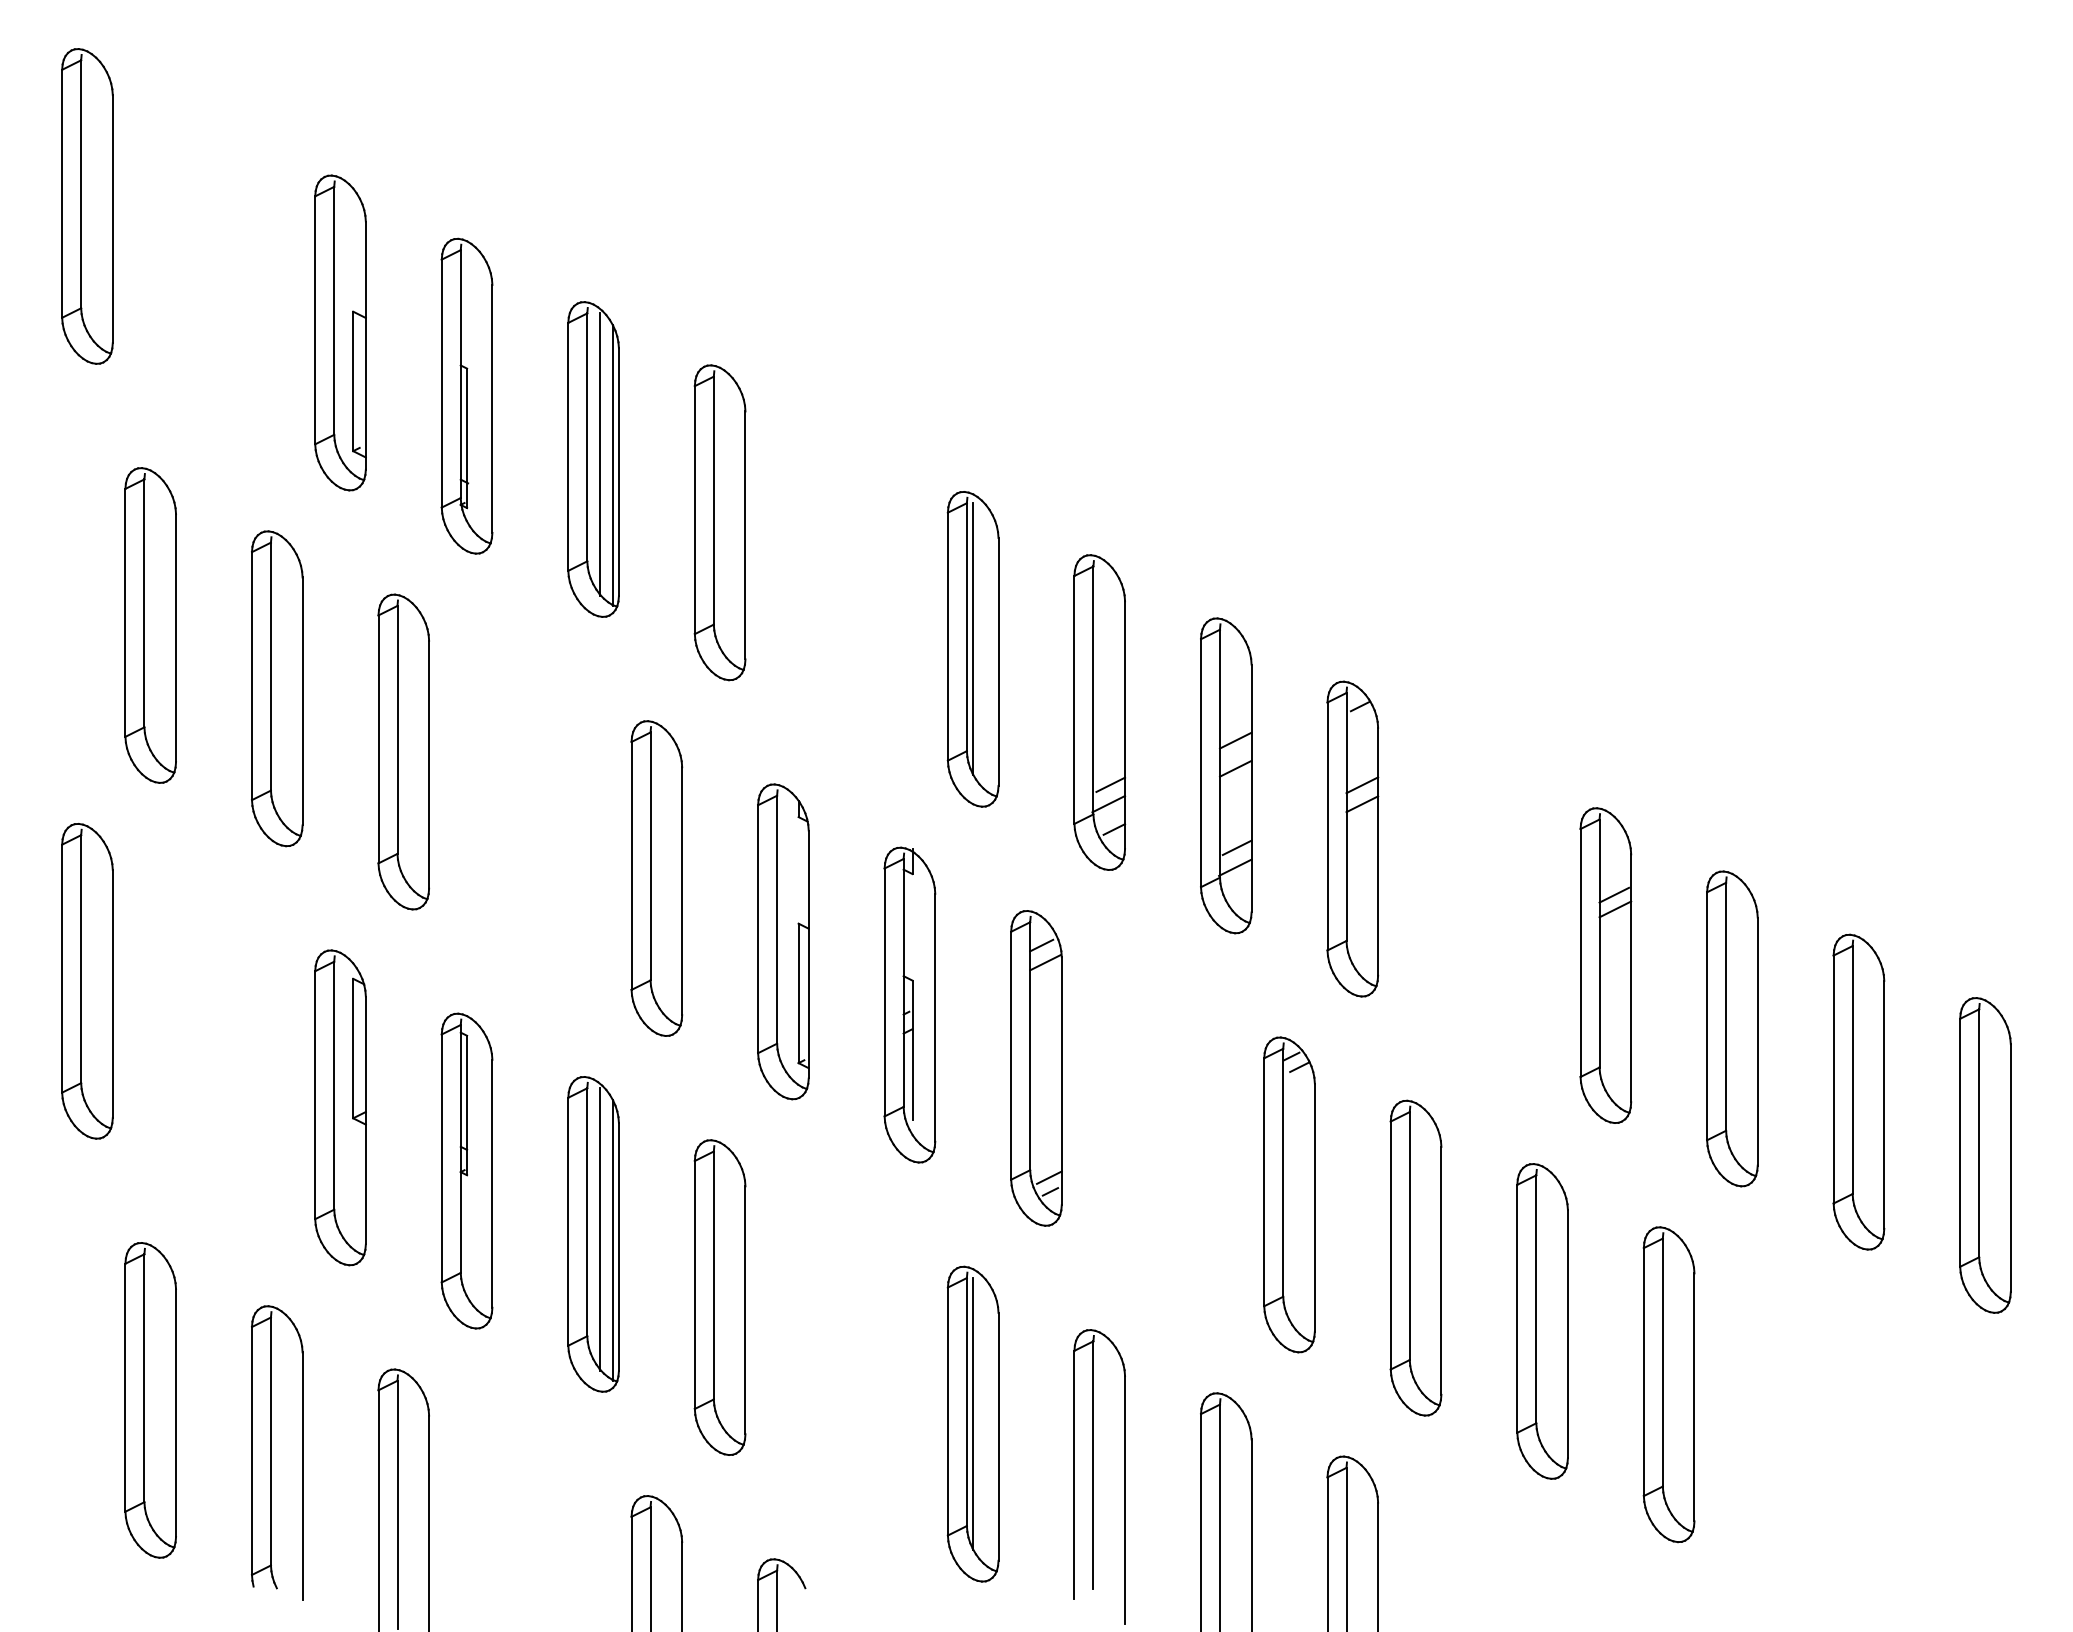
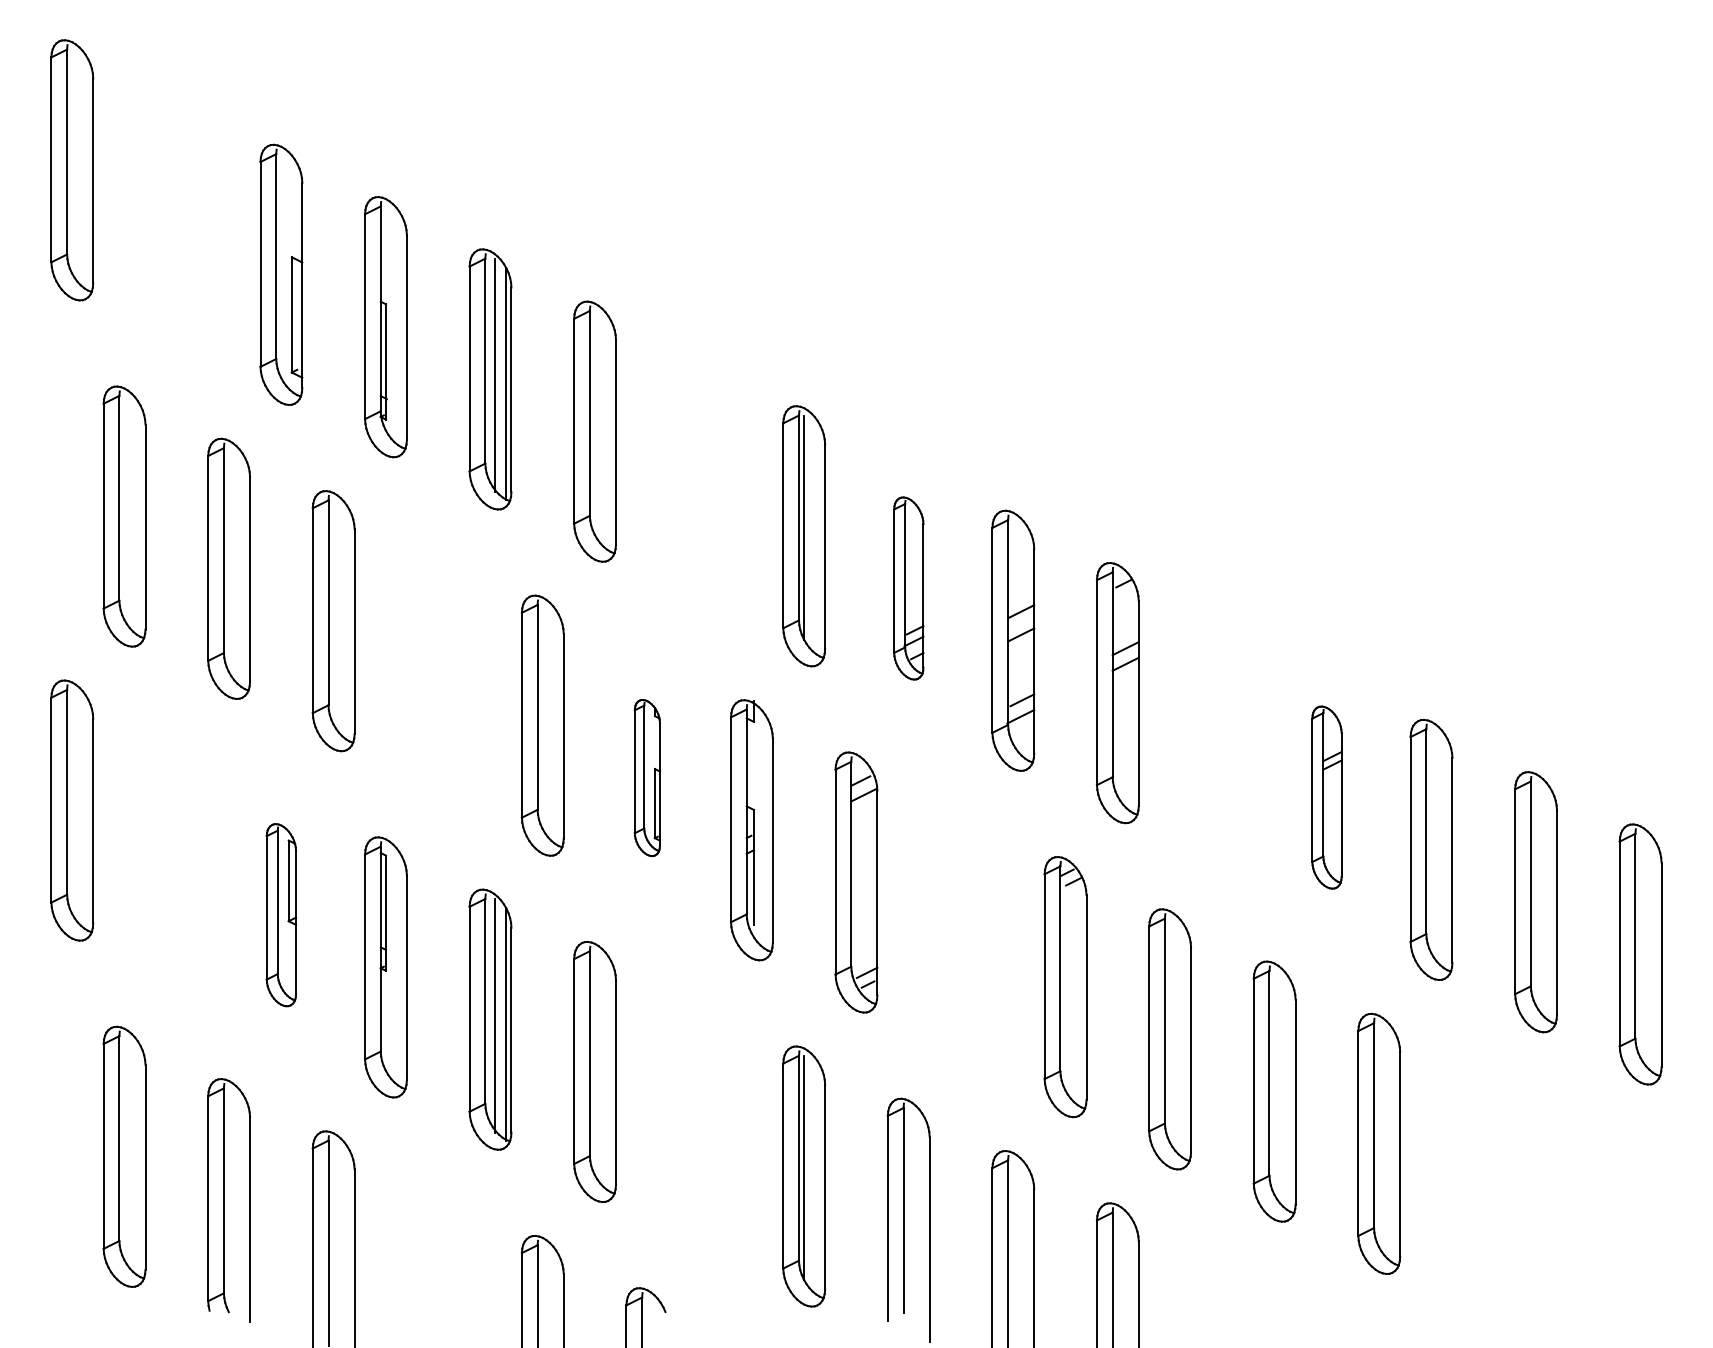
part: (1099, 712) -> (908, 588), size x0.7
part: (783, 941) -> (647, 777), size x0.6
part: (1605, 965) -> (1326, 797), size x0.7
part: (340, 1107) -> (281, 914), size x0.7

